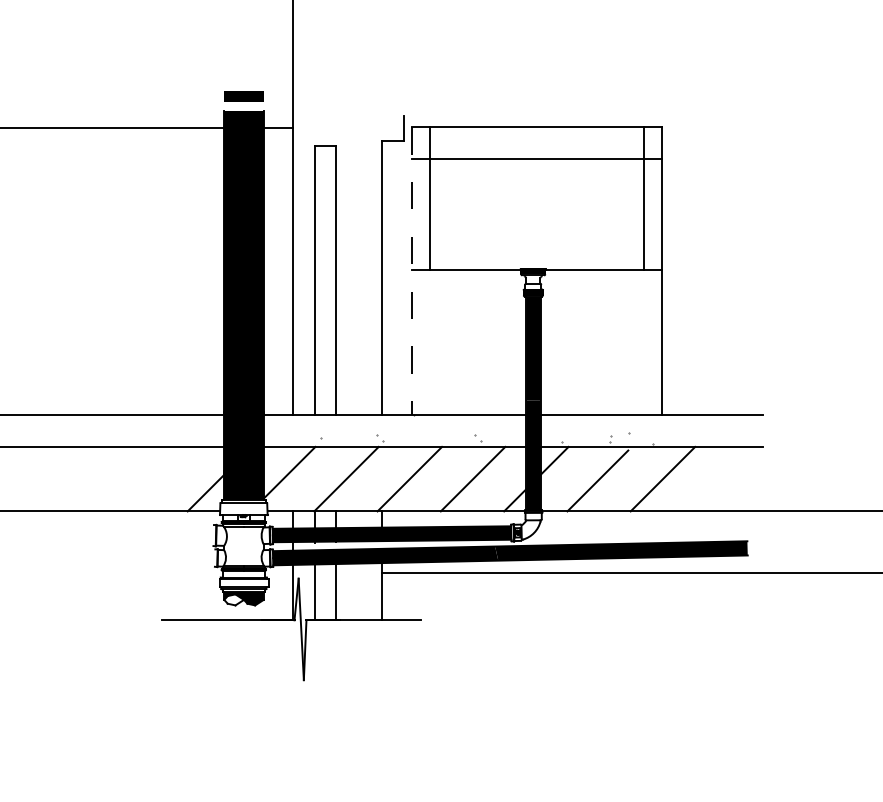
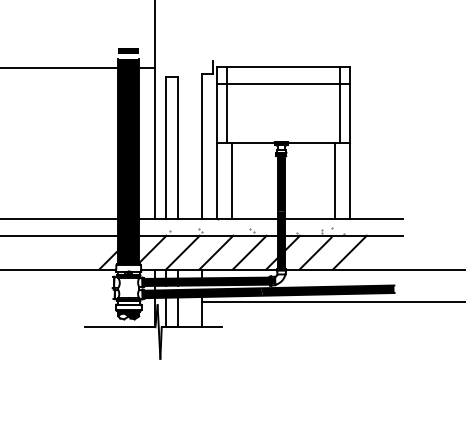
line: (412, 270) -> (217, 142), dashed -> solid
line: (438, 342) -> (231, 180), added
line: (635, 342) -> (335, 180), added

